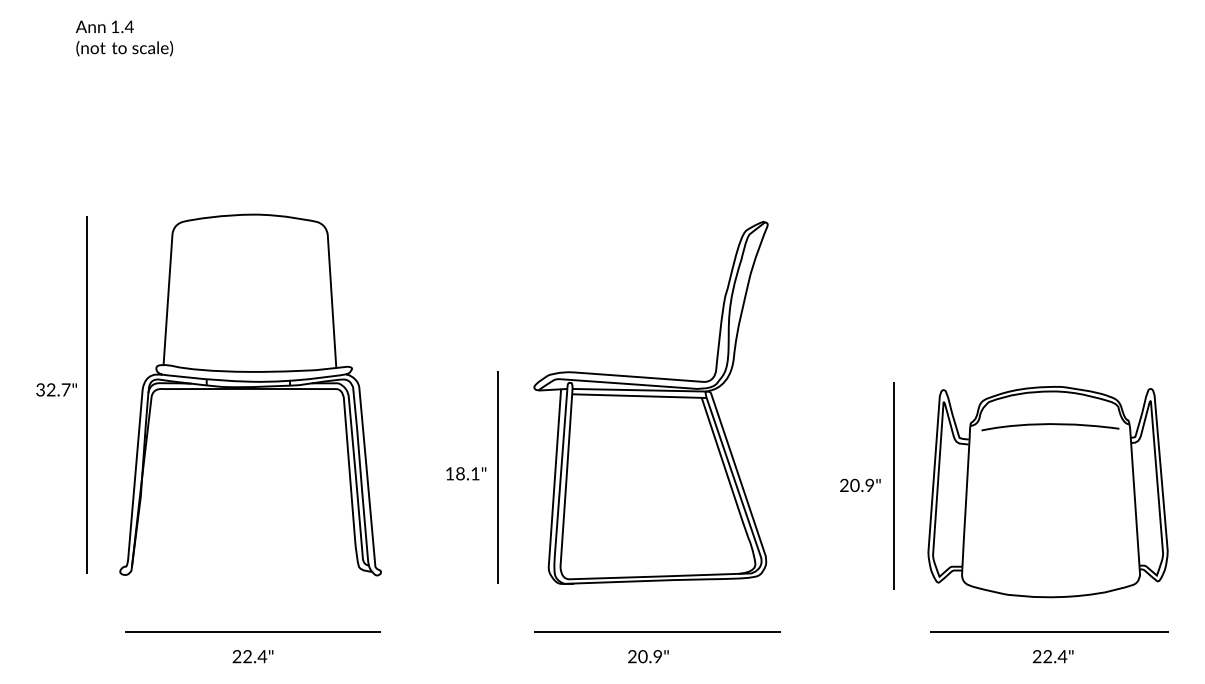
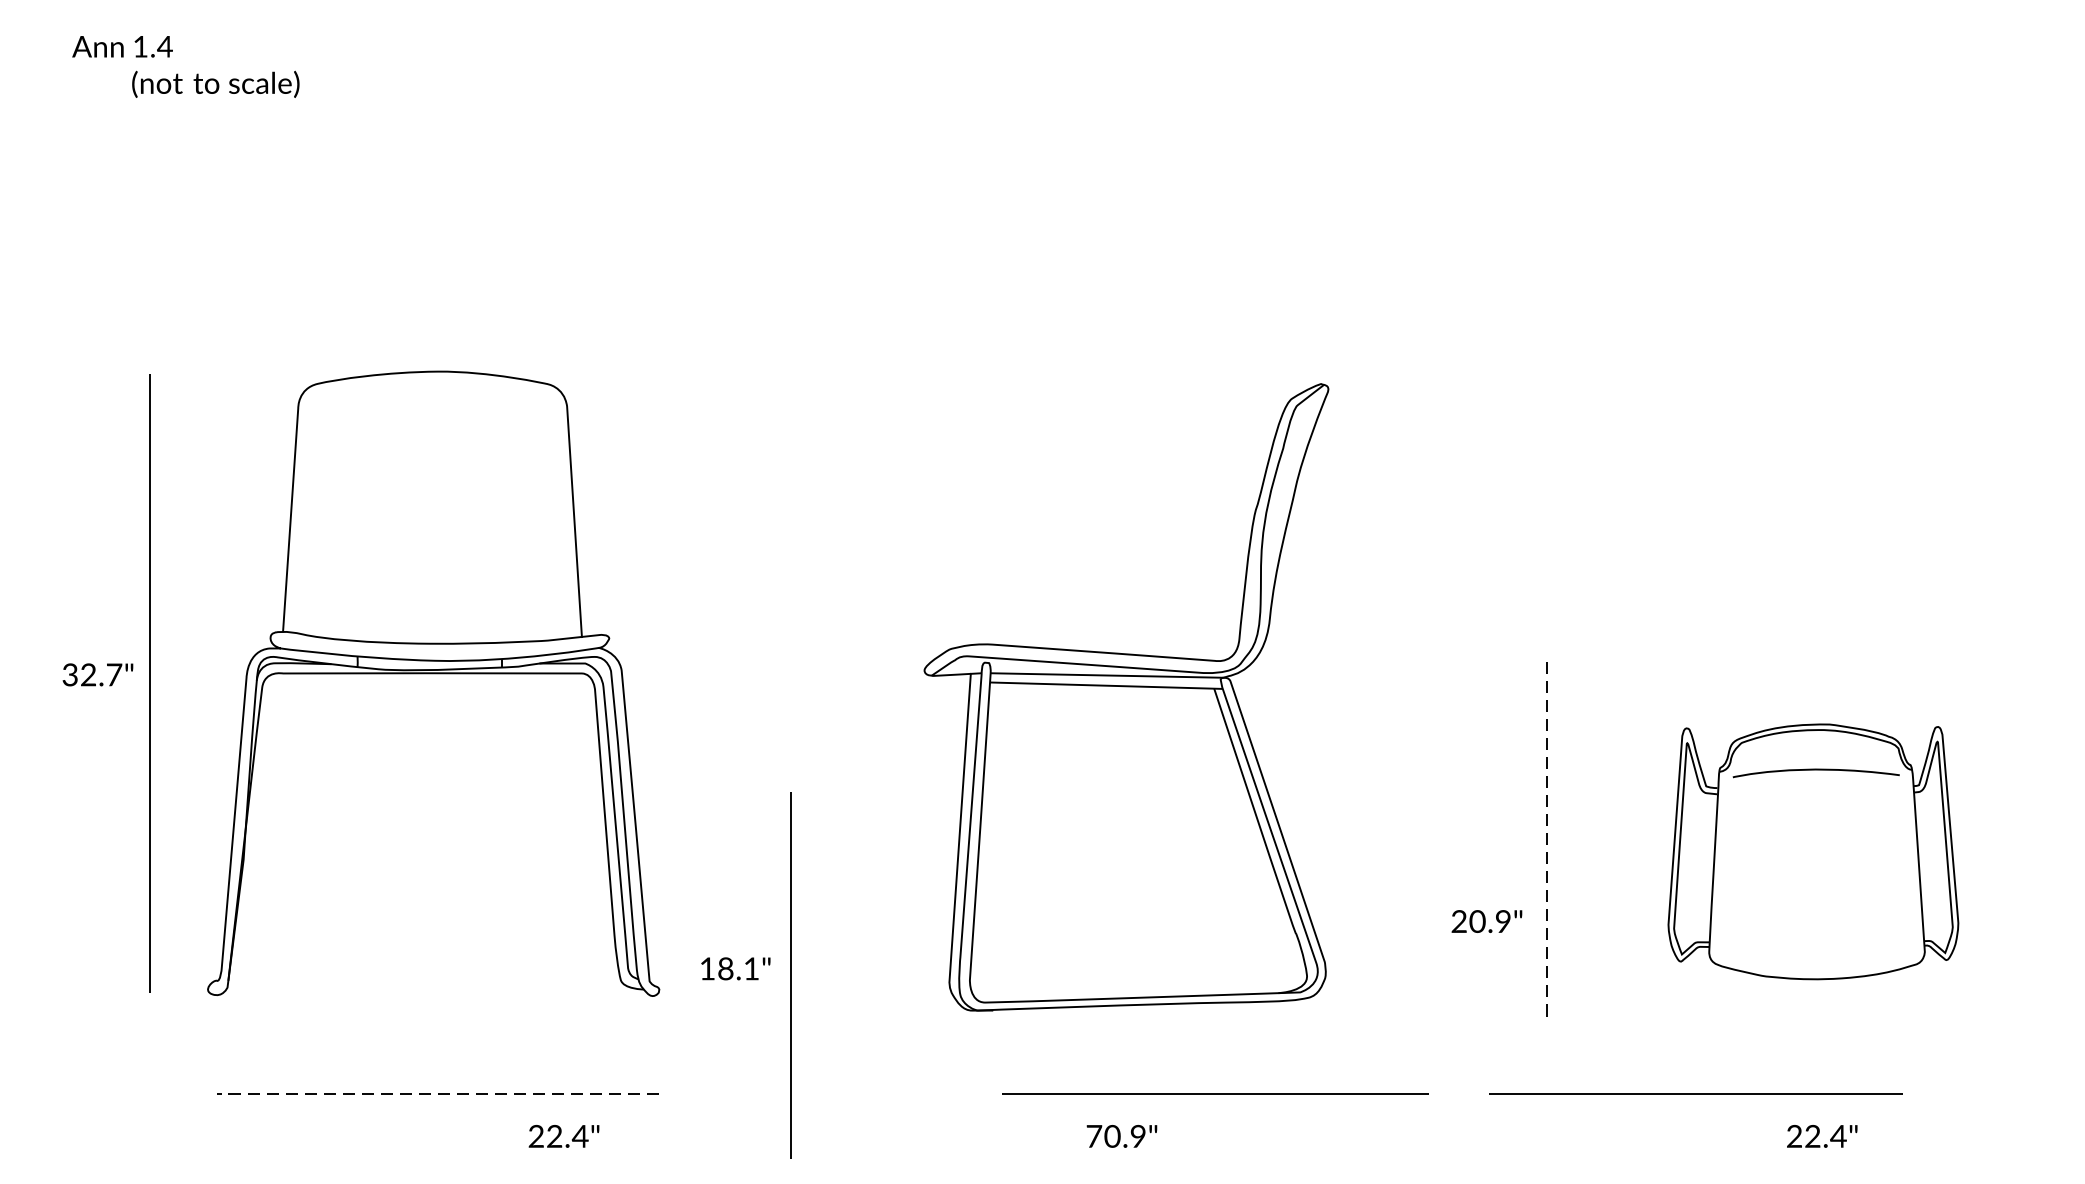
text: (104, 26) -> (121, 46), moved
part: (472, 477) -> (746, 975), moved
text: (860, 484) -> (1487, 919), moved
line: (893, 486) -> (1546, 842), solid -> dashed
part: (1047, 492) -> (1812, 852), size x0.7
line: (657, 631) -> (1215, 1092), moved
line: (1049, 631) -> (1696, 1092), moved
line: (253, 632) -> (438, 1094), solid -> dashed
text: (252, 656) -> (563, 1136), moved
text: (632, 656) -> (1094, 1136), 20.9" -> 70.9"

